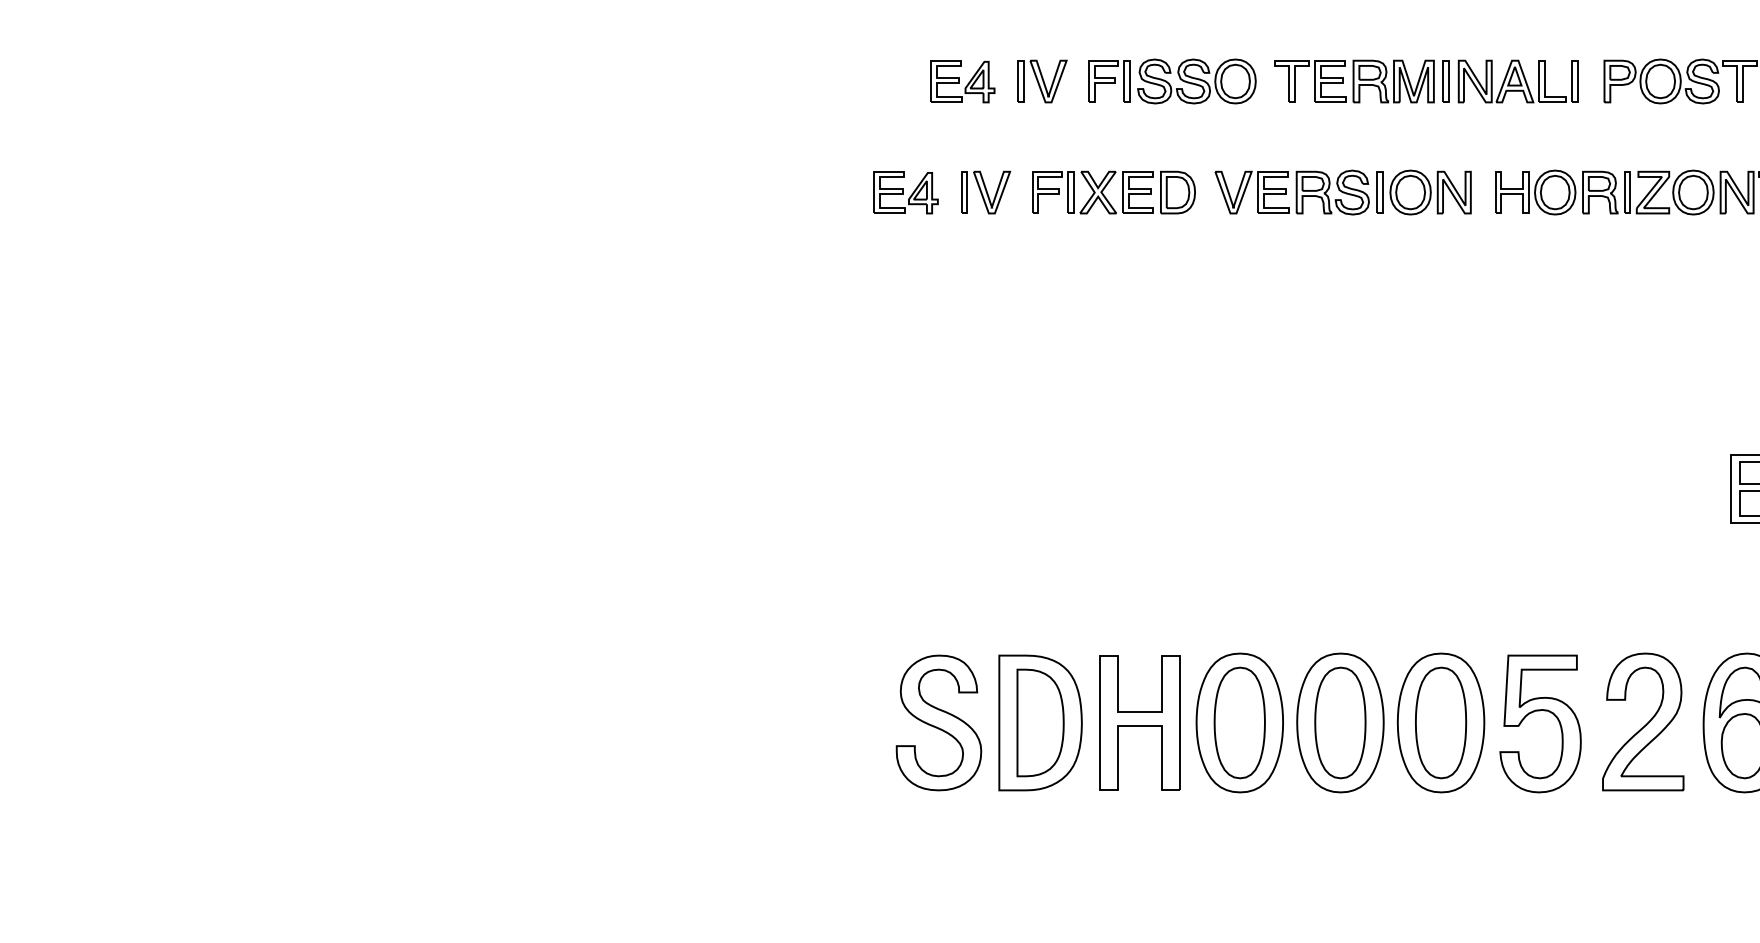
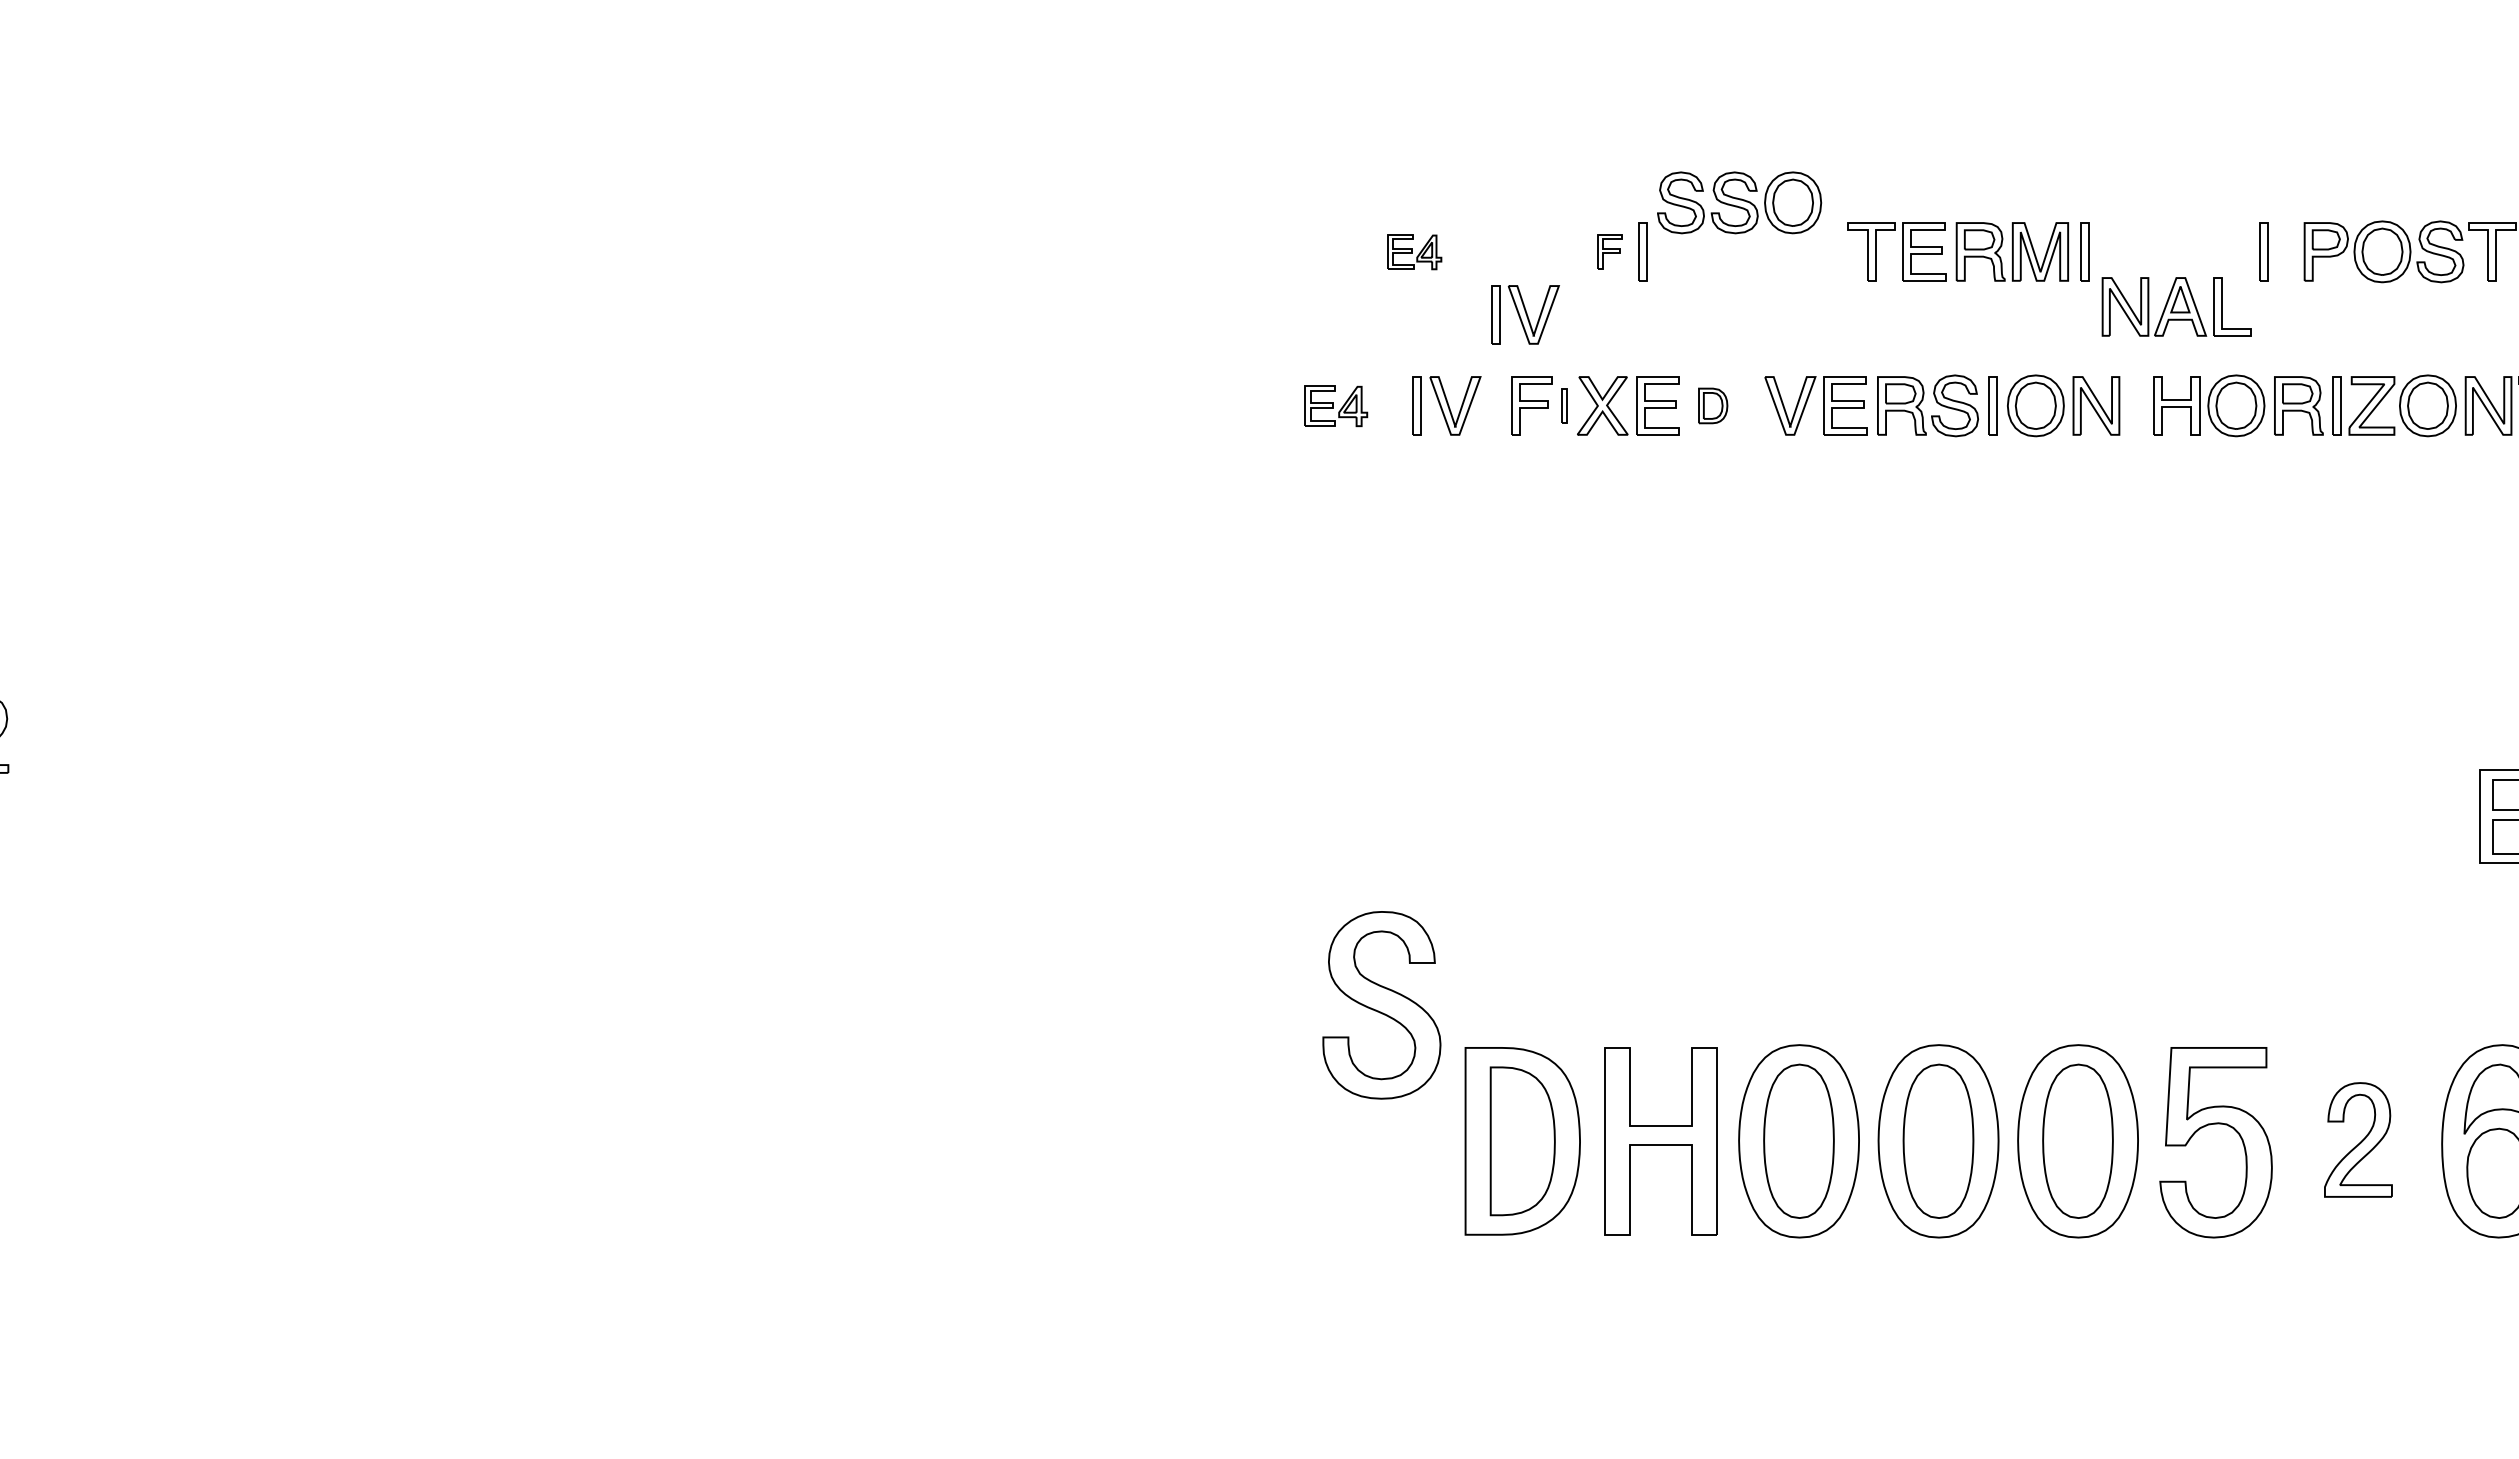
part: (962, 81) -> (1414, 251), size x0.6
part: (1042, 81) -> (1525, 314), moved
part: (1103, 81) -> (1609, 251), size x0.6
part: (1196, 81) -> (1739, 202), moved
part: (1512, 81) -> (2176, 306), moved
part: (906, 192) -> (1336, 405), size x0.7
part: (1070, 192) -> (1564, 405), size x0.6
part: (1177, 192) -> (1712, 405), size x0.6
part: (1643, 721) -> (2358, 1139), size x0.6
part: (938, 723) -> (1381, 1005), moved

